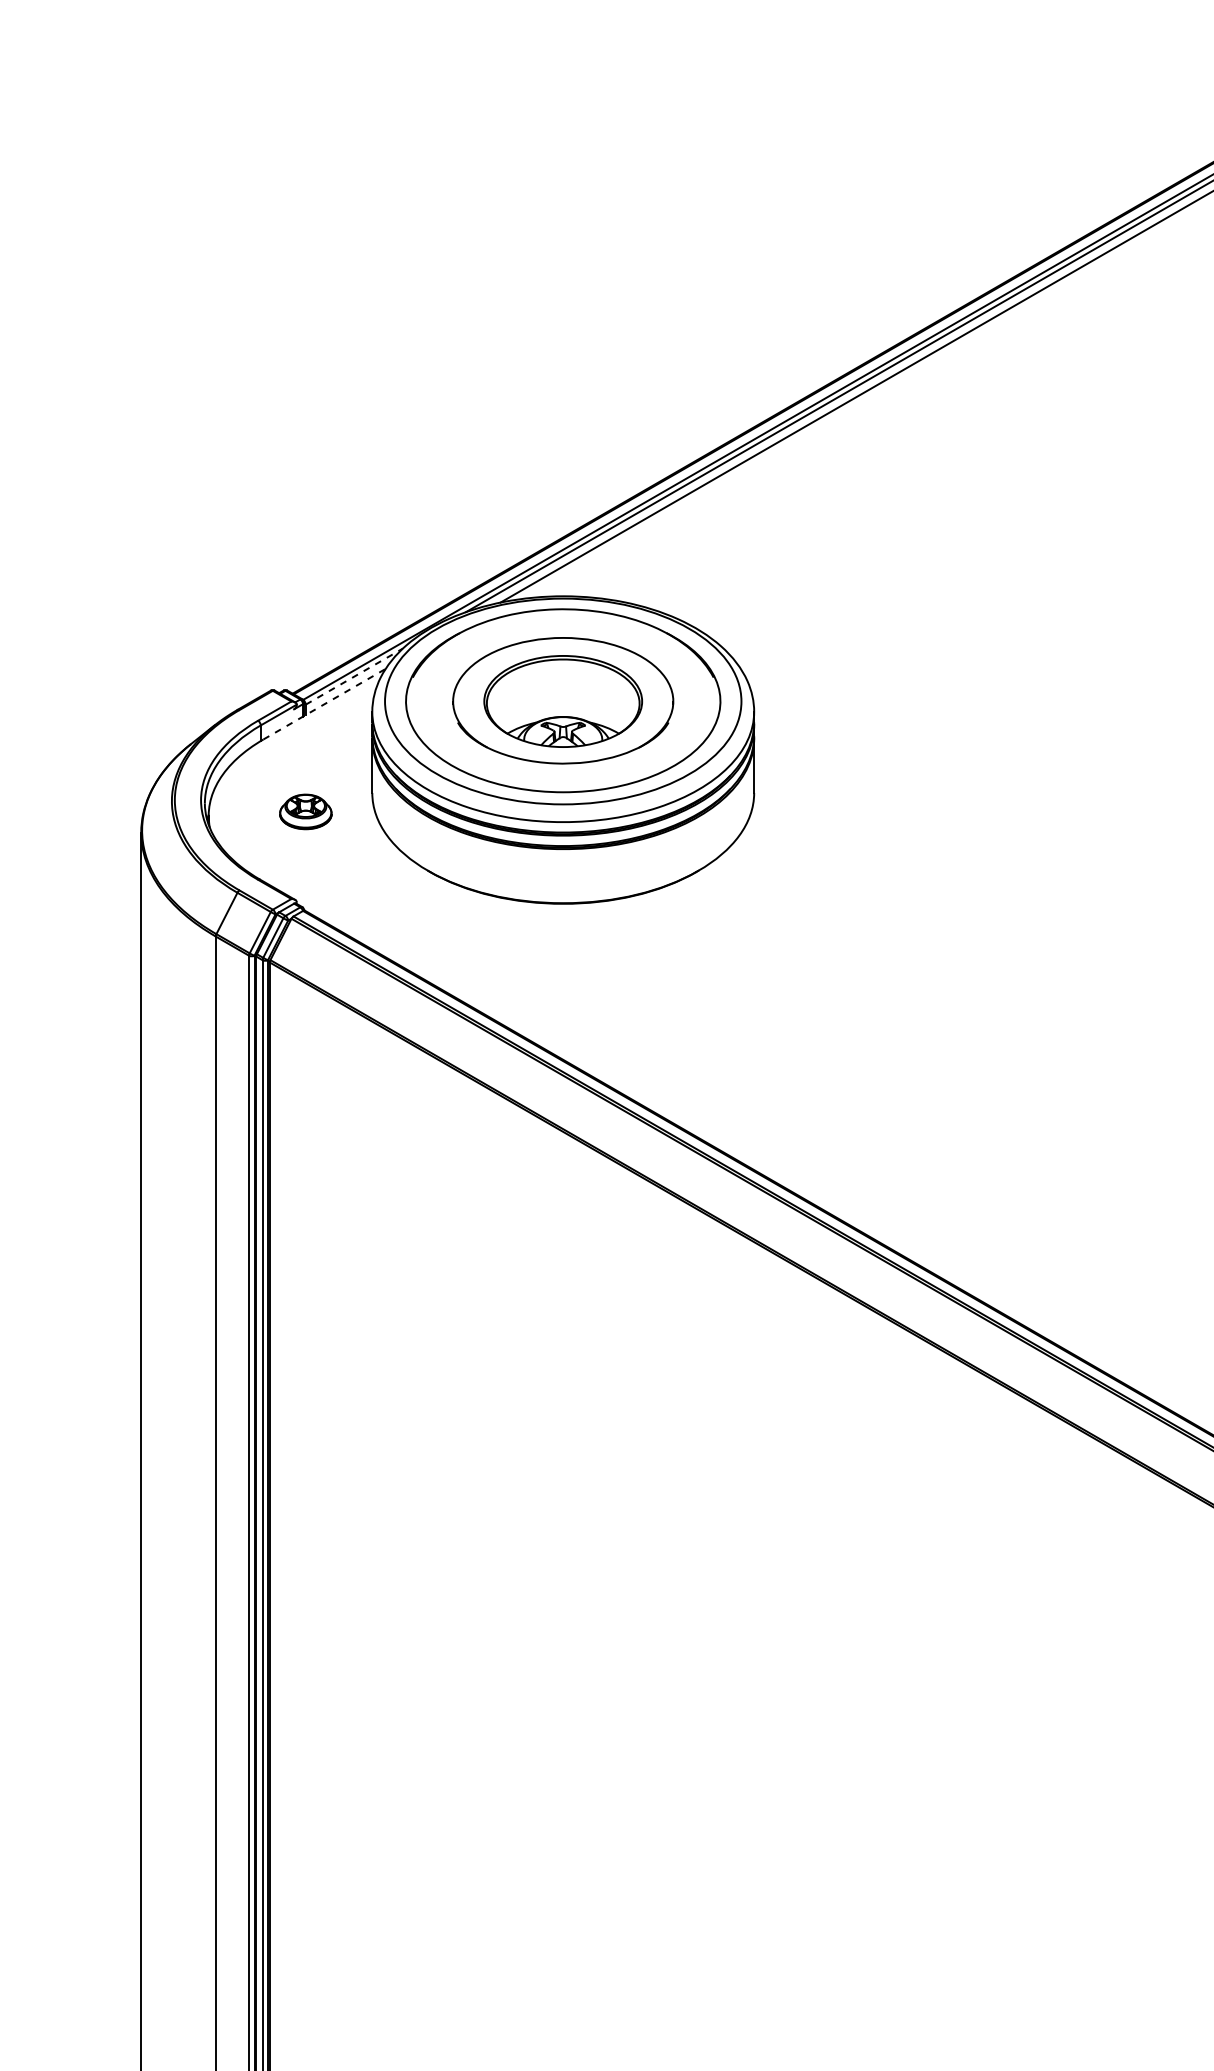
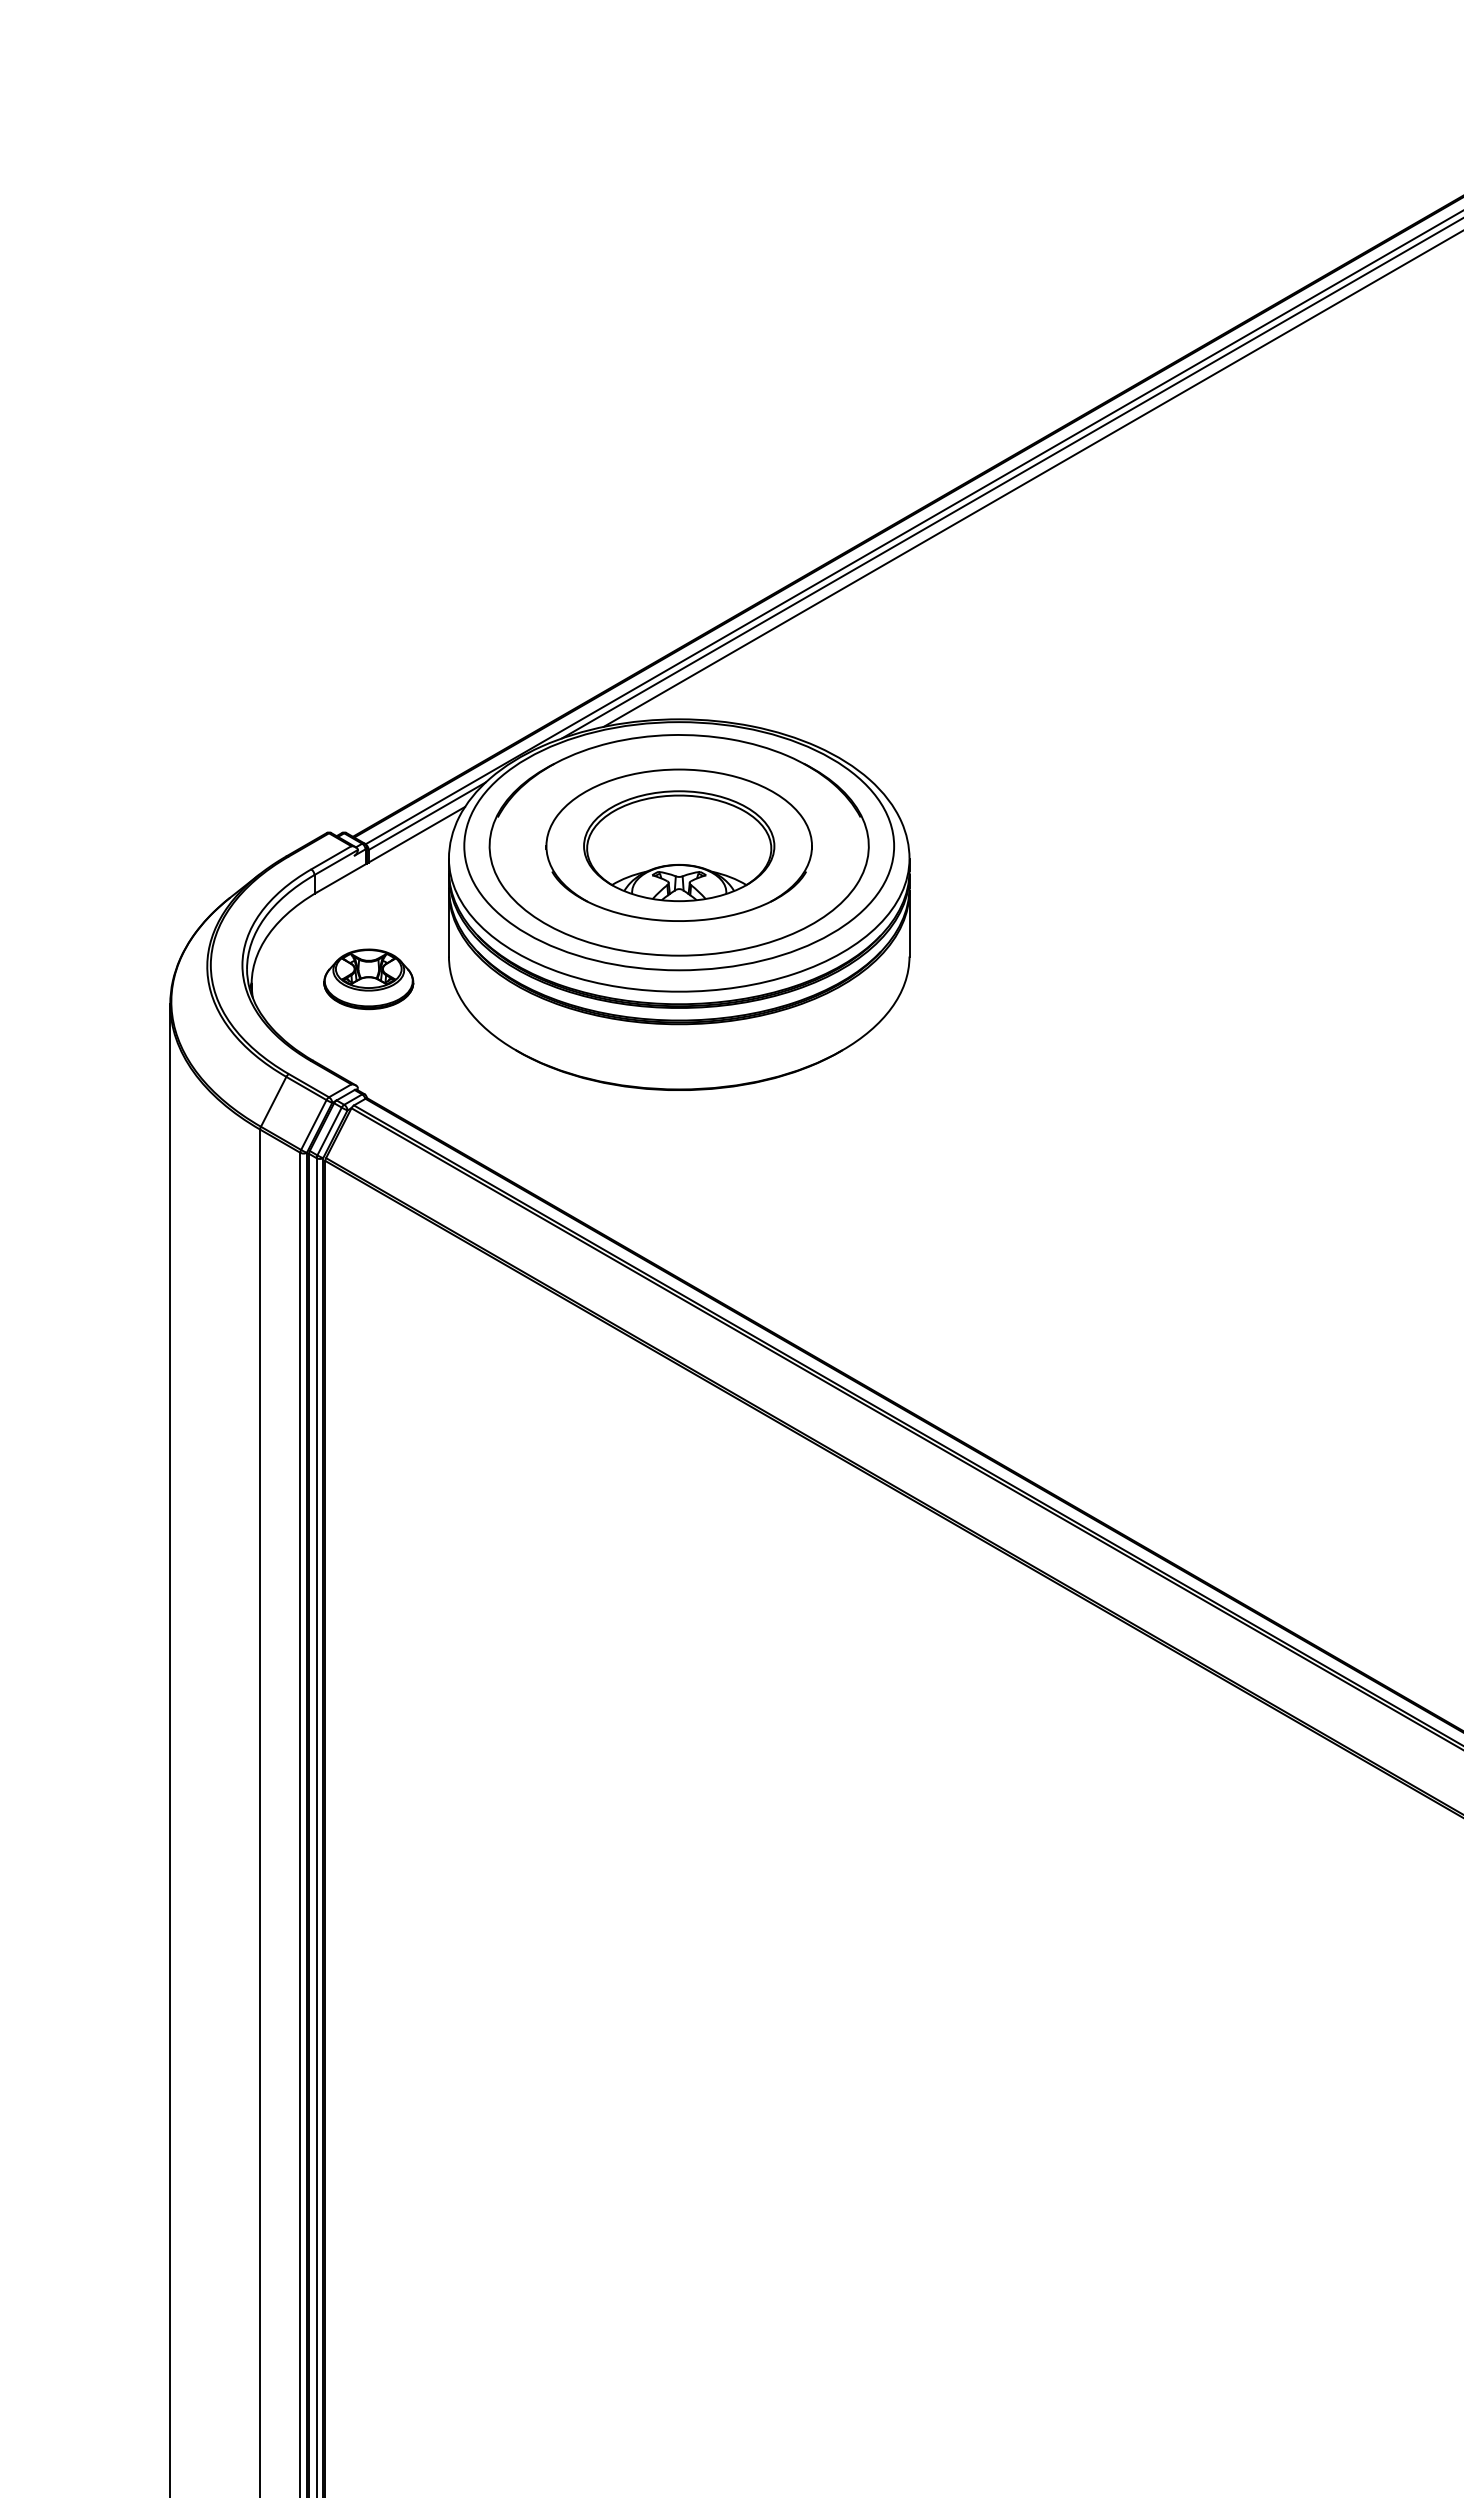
line: (354, 676) -> (427, 816), dashed -> solid
line: (324, 704) -> (391, 849), dashed -> solid
part: (305, 812) -> (368, 979), size x1.43

